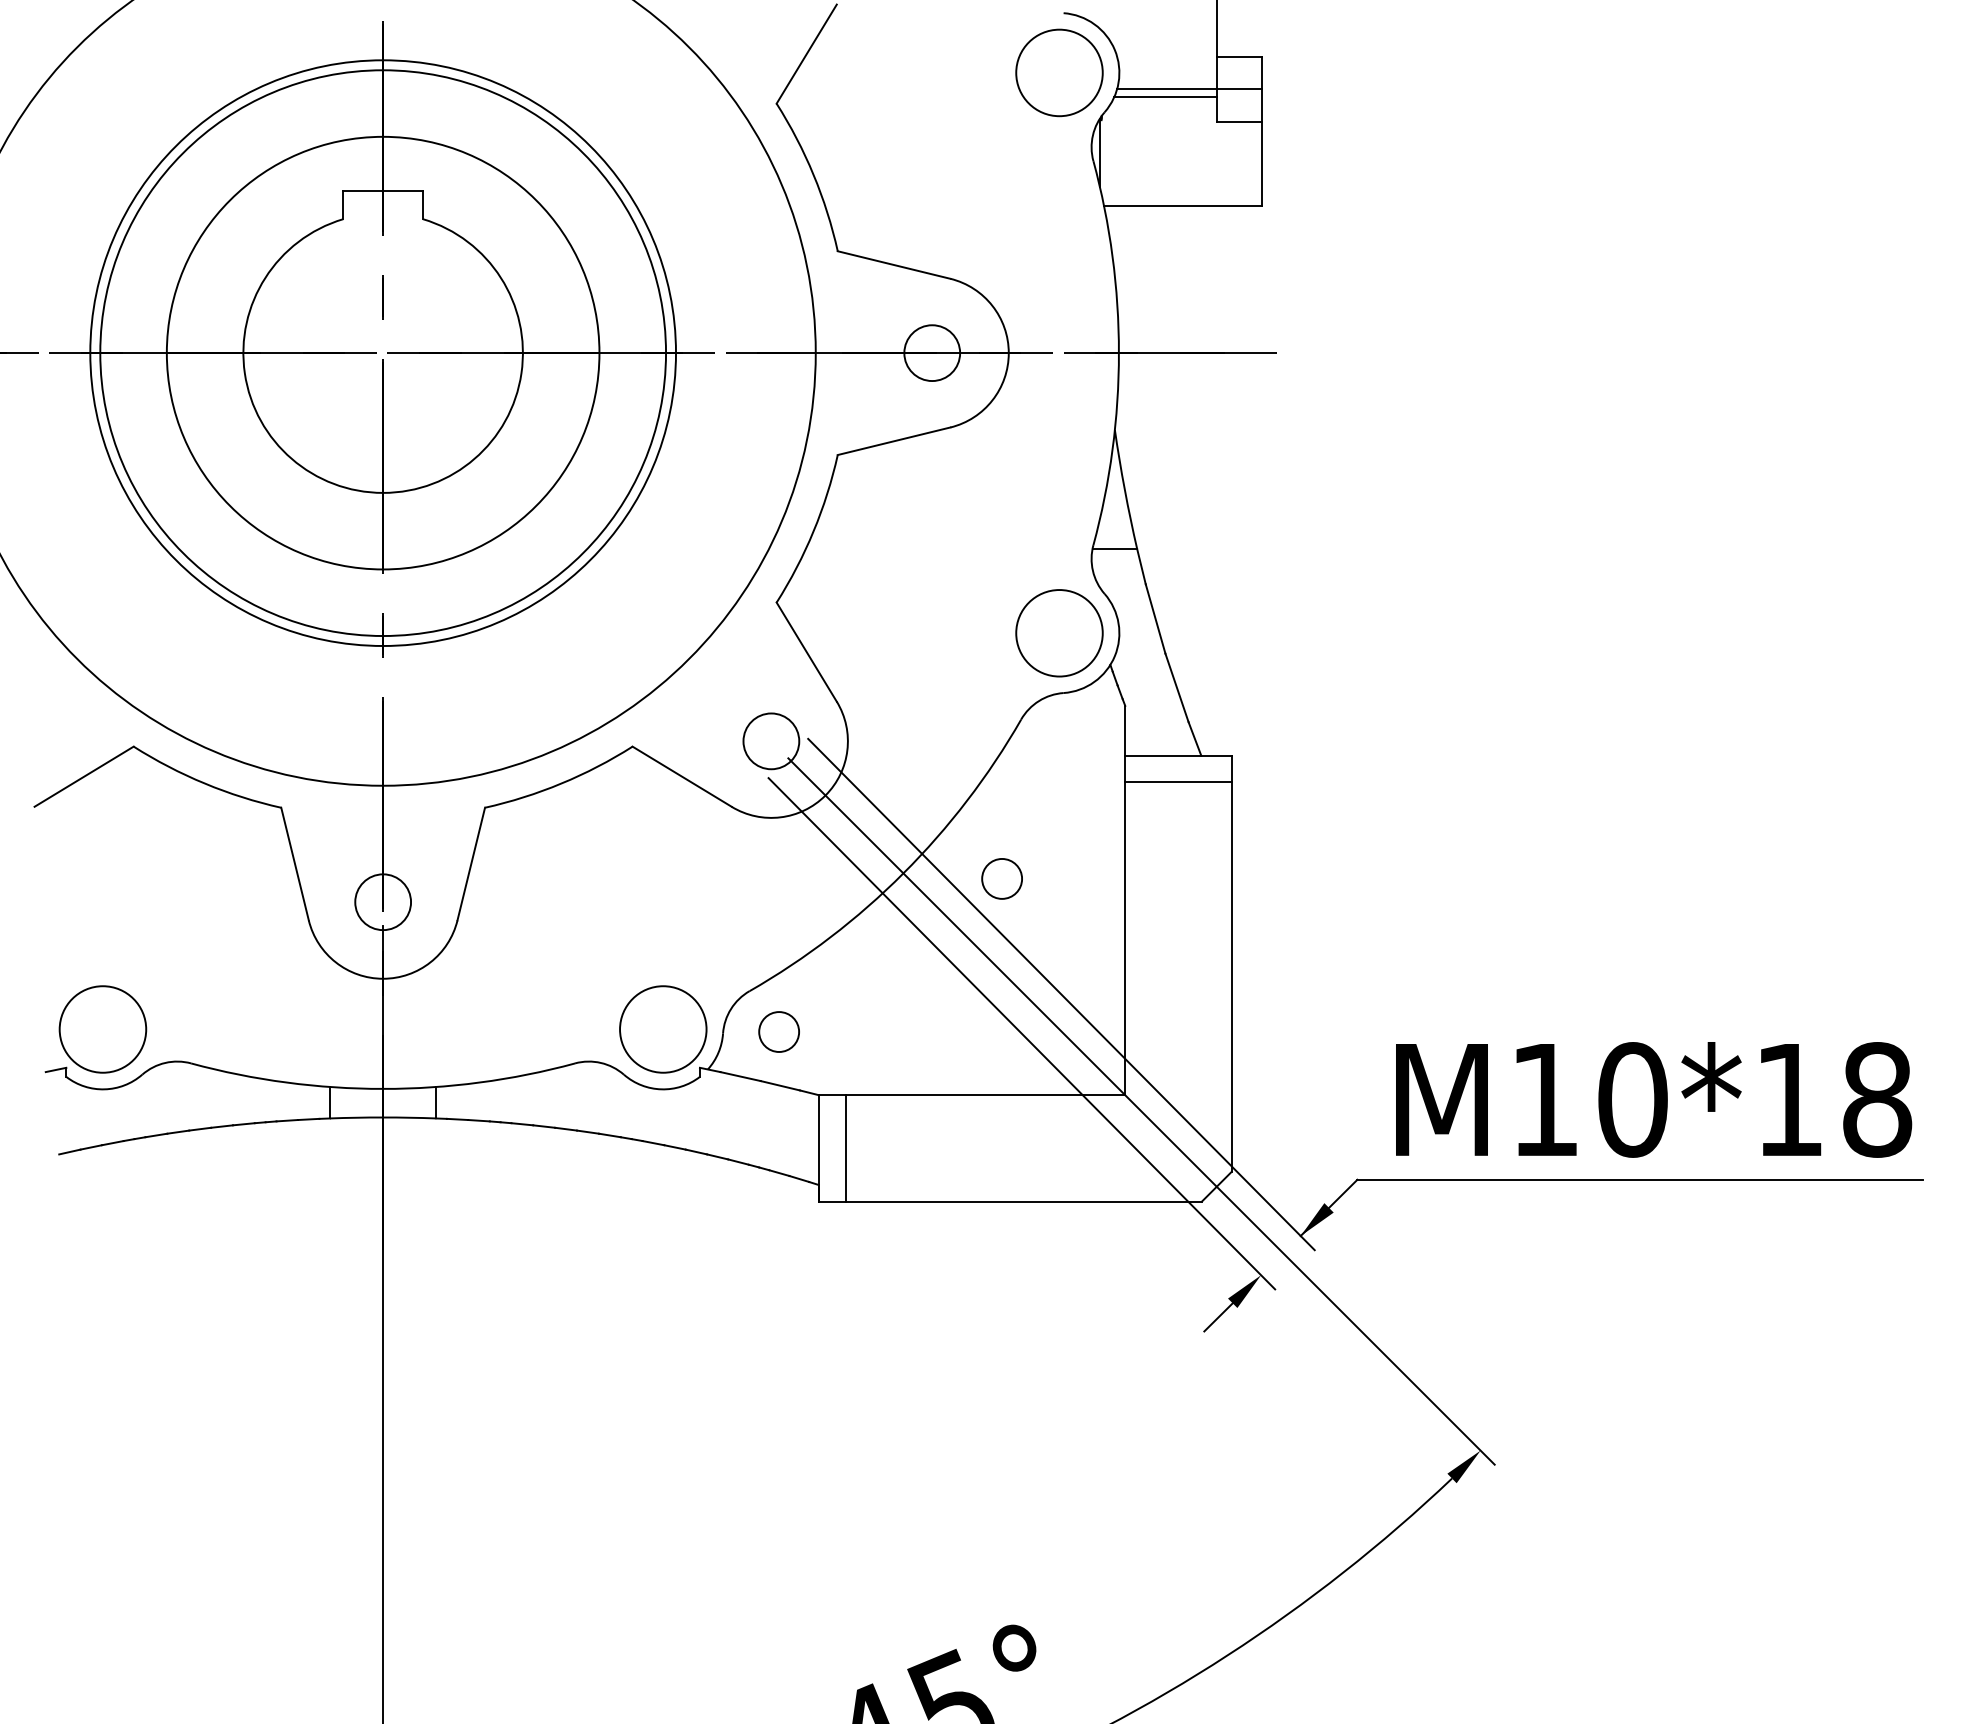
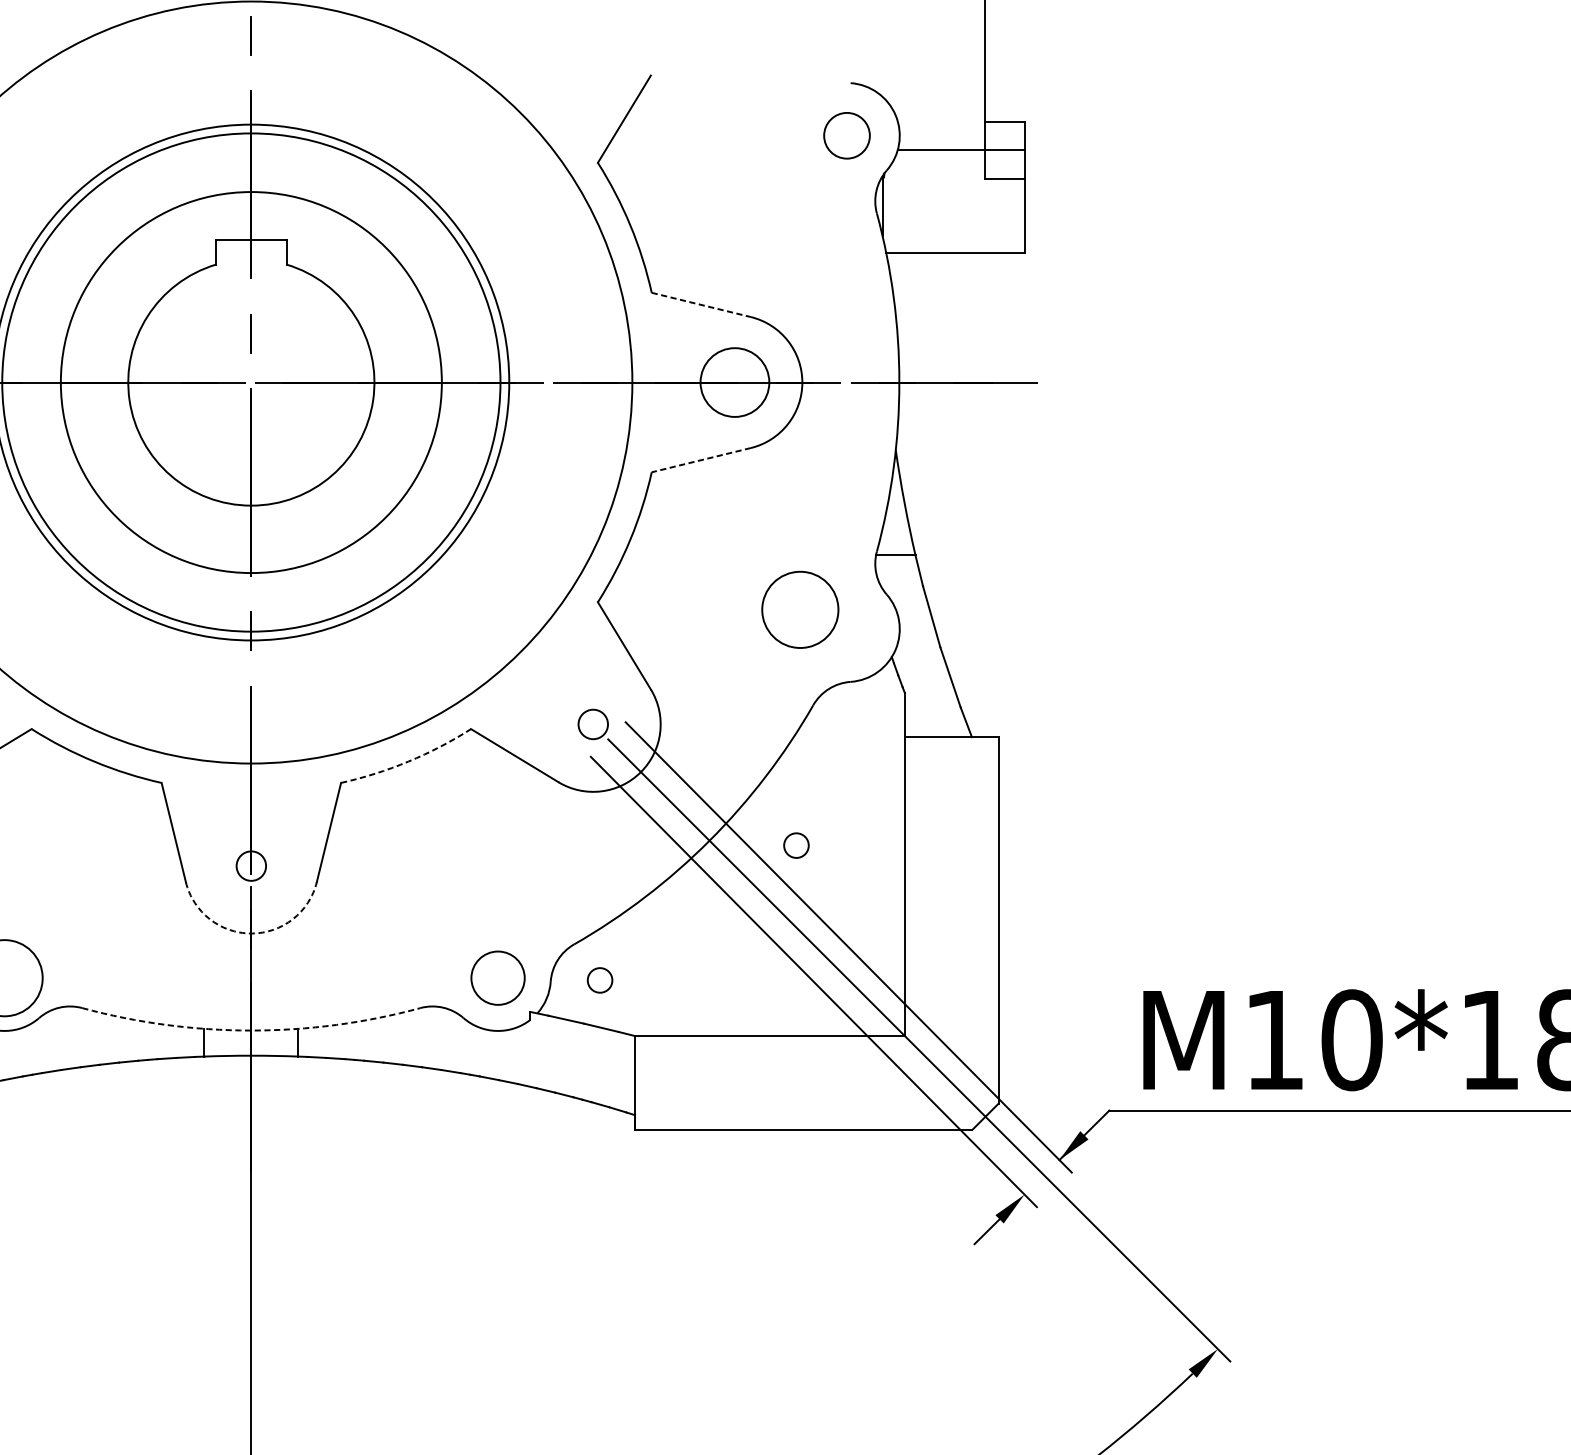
circle: (1059, 72) -> (847, 135), size x0.6
line: (1165, 96) -> (940, 156), removed
line: (894, 265) -> (701, 305), solid -> dashed
circle: (932, 353) -> (735, 382), size x1.4
line: (894, 441) -> (701, 460), solid -> dashed
circle: (1059, 633) -> (800, 610), moved
circle: (771, 741) -> (593, 724), size x0.6
line: (1178, 782) -> (951, 760), removed
arc: (561, 783) -> (408, 761), solid -> dashed
circle: (1001, 878) -> (795, 845), size x0.7
circle: (383, 902) -> (251, 866), size x0.6
arc: (383, 978) -> (251, 933), solid -> dashed
circle: (663, 1029) -> (498, 978), size x0.7
circle: (778, 1031) -> (599, 979), size x0.7
arc: (383, 1088) -> (251, 1030), solid -> dashed
line: (845, 1148) -> (658, 1083), removed

